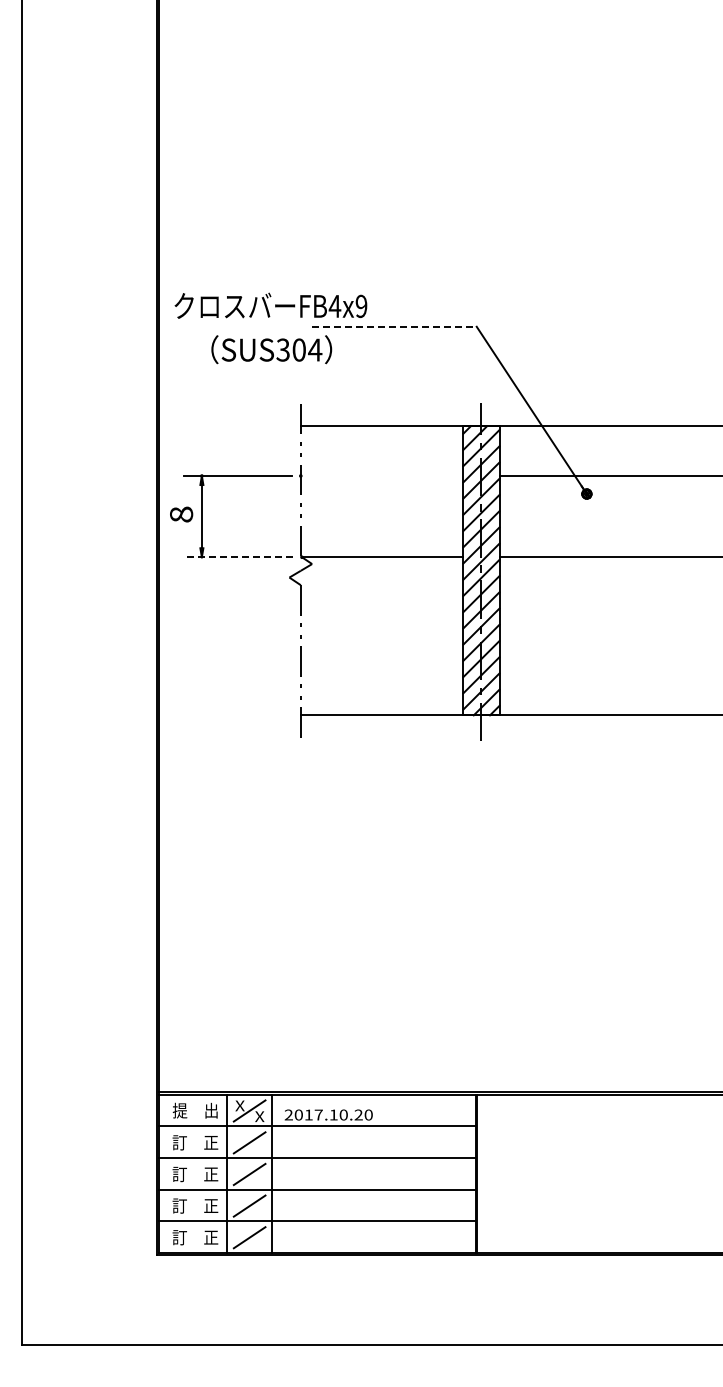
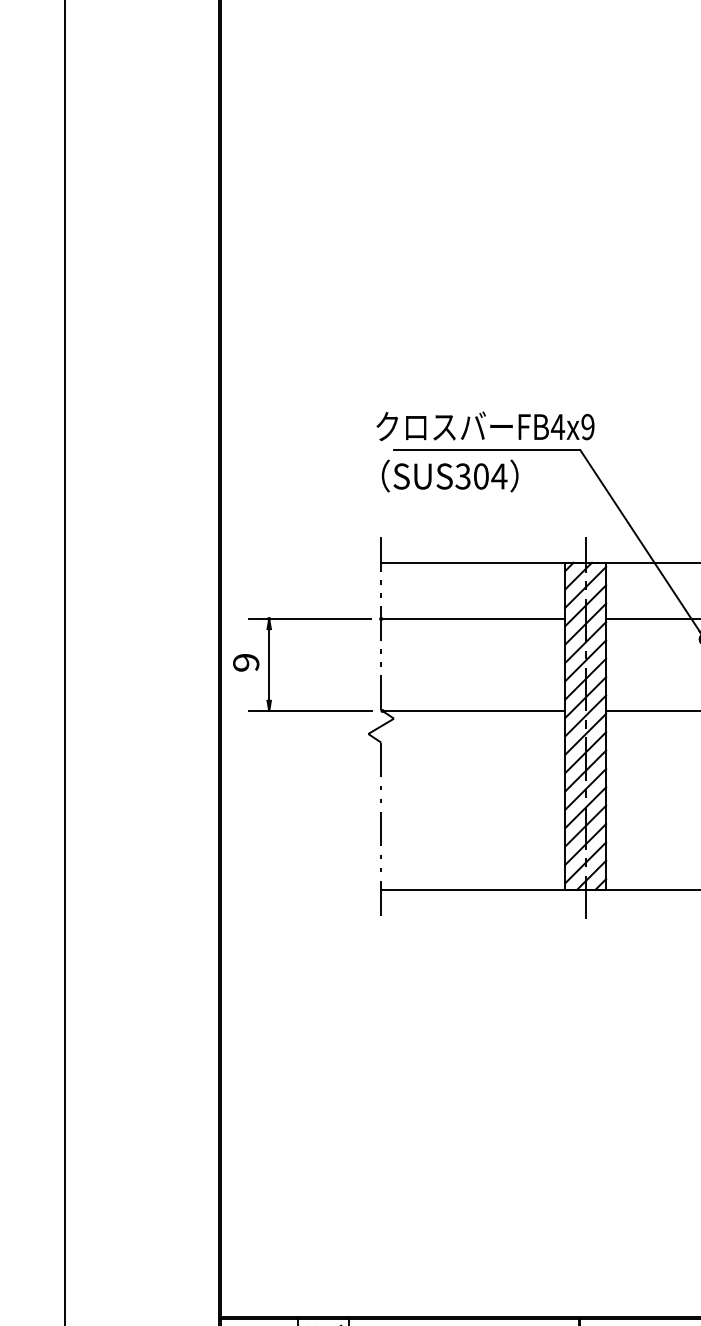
text: (270, 305) -> (484, 426), moved
line: (394, 326) -> (487, 449), dashed -> solid
text: (271, 349) -> (449, 475), moved
line: (381, 475) -> (472, 618), added
text: (181, 514) -> (246, 662), 8 -> 9
line: (238, 557) -> (310, 711), dashed -> solid

